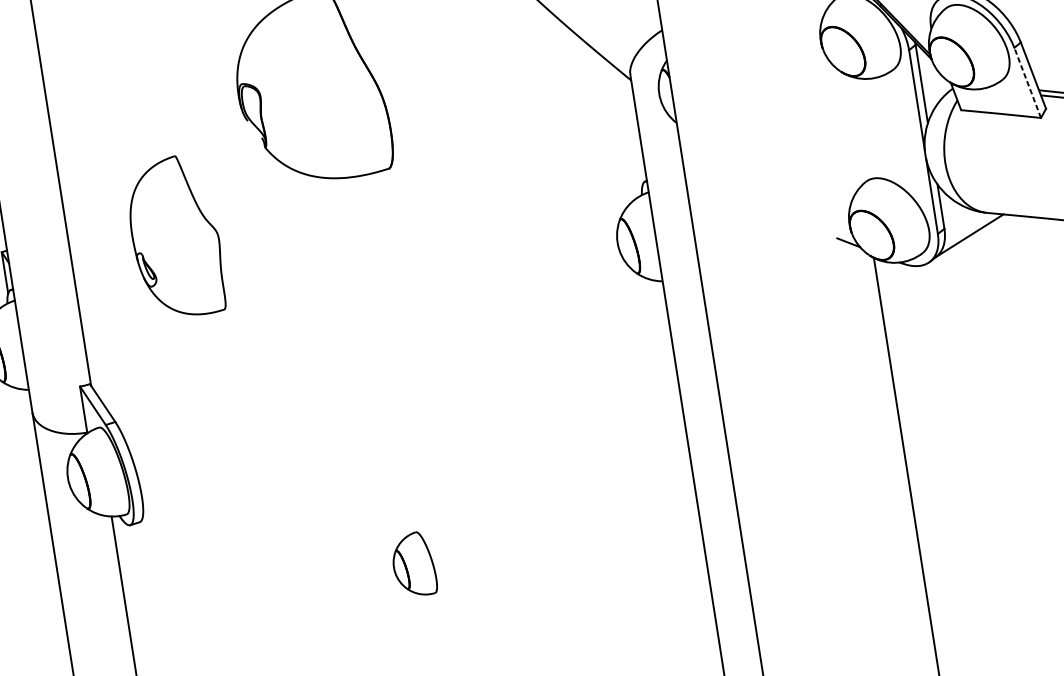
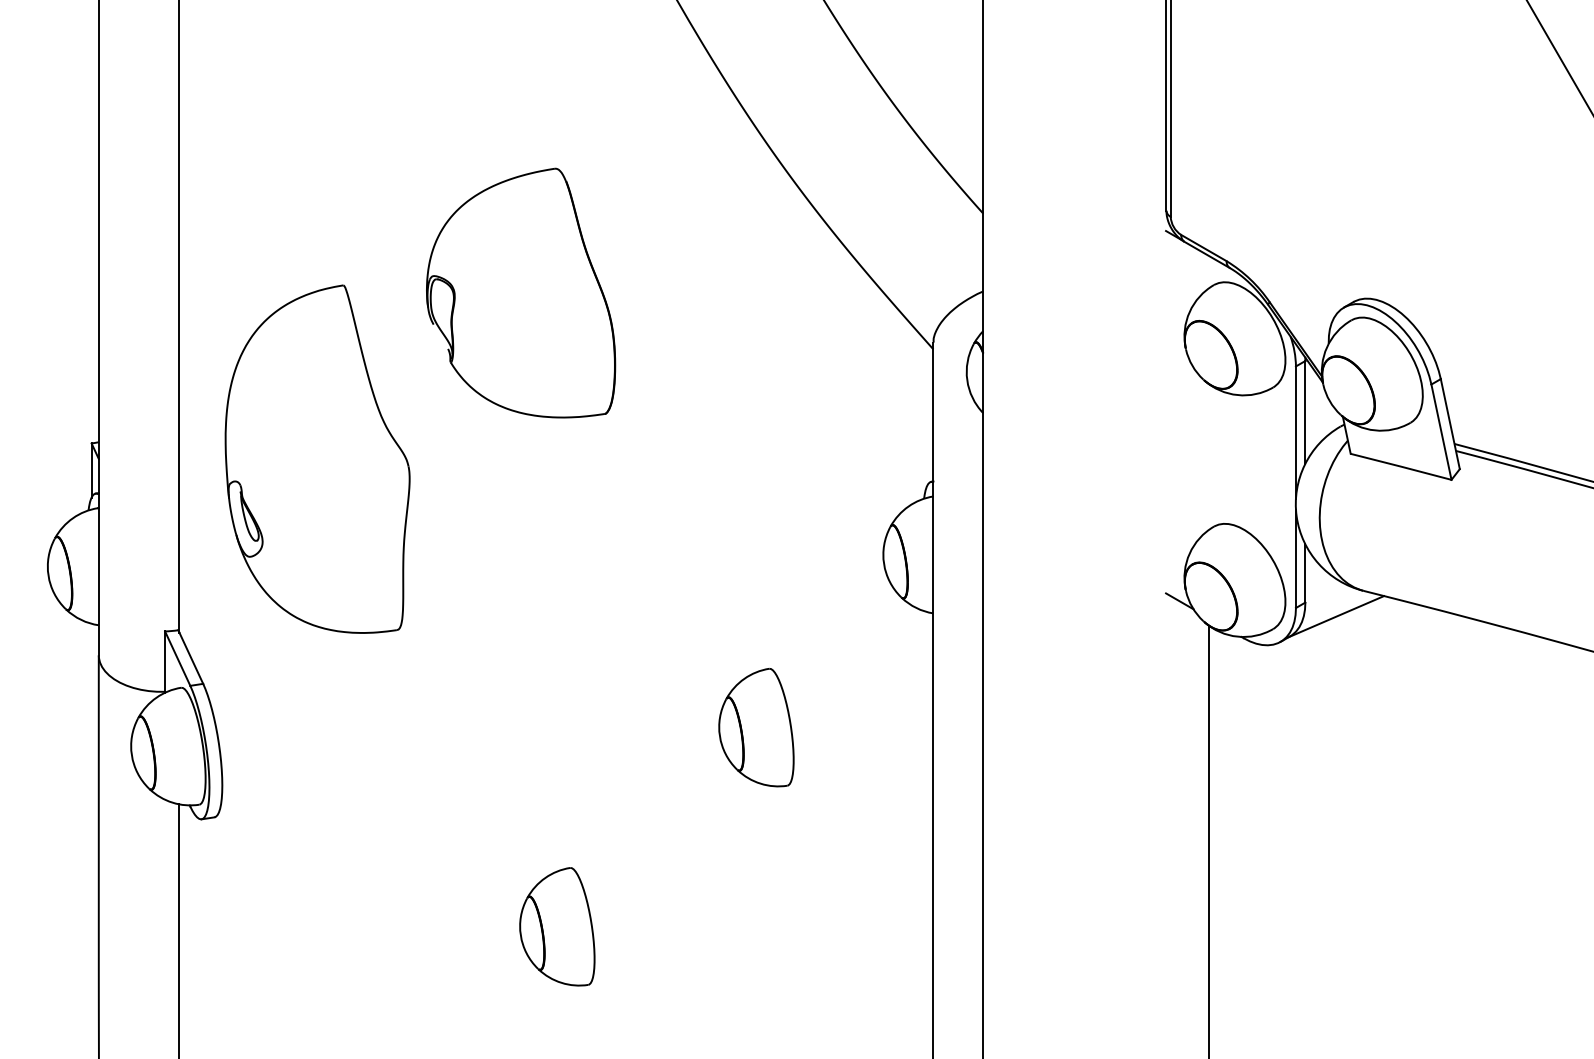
line: (1027, 83) -> (1441, 432), dashed -> solid
part: (175, 236) -> (317, 458), size x1.67
part: (541, 389) -> (756, 727), added
part: (413, 564) -> (557, 926), size x1.43

